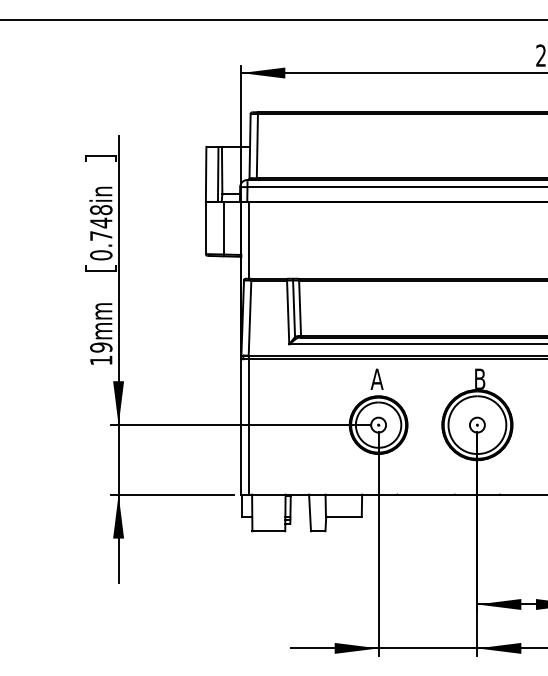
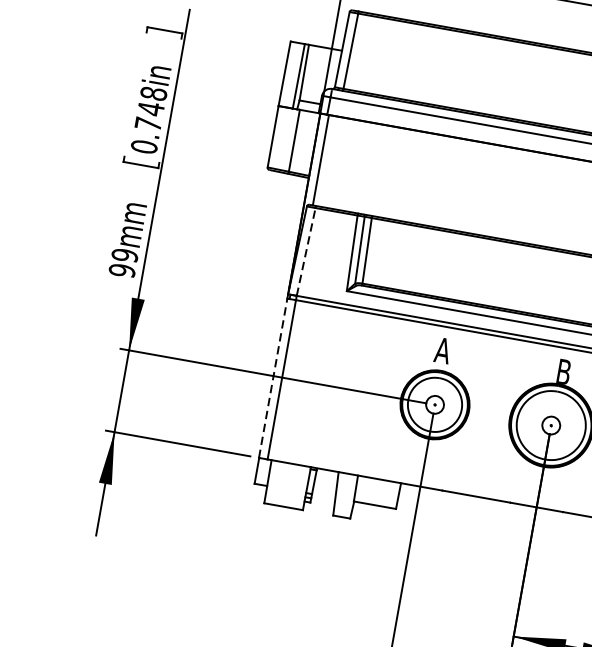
line: (250, 318) -> (306, 252), solid -> dashed
text: (101, 360) -> (122, 270), 19mm -> 99mm
line: (241, 426) -> (273, 377), solid -> dashed

